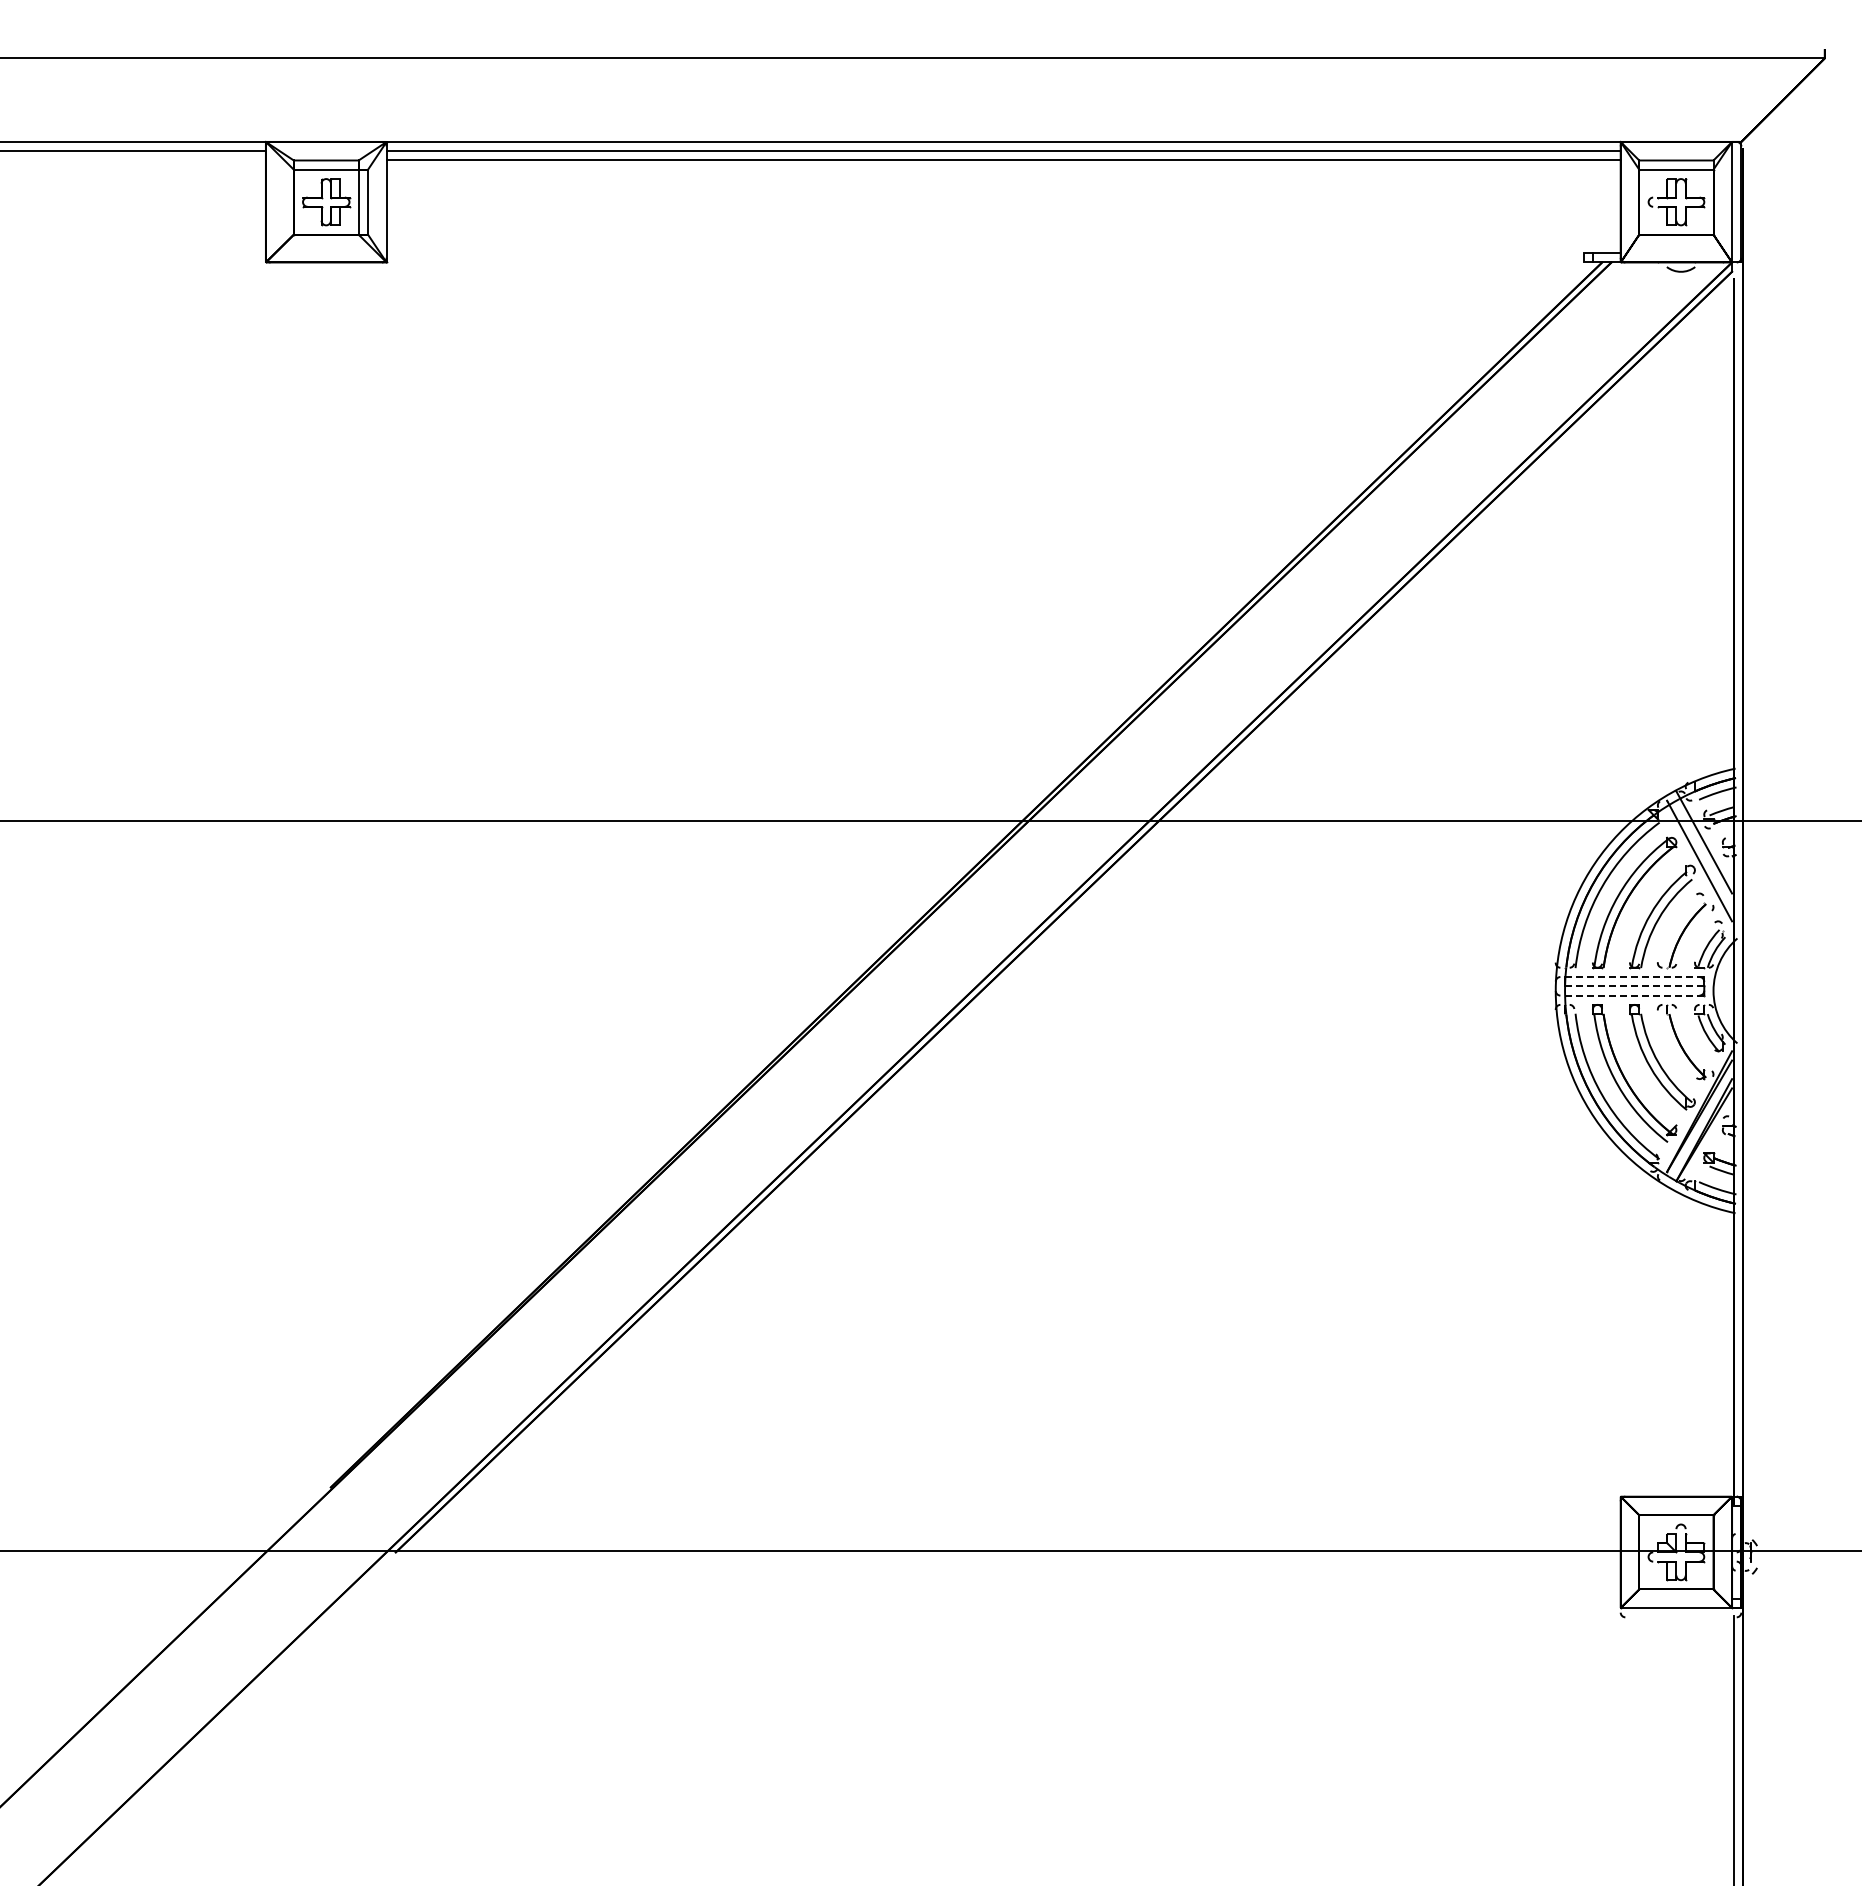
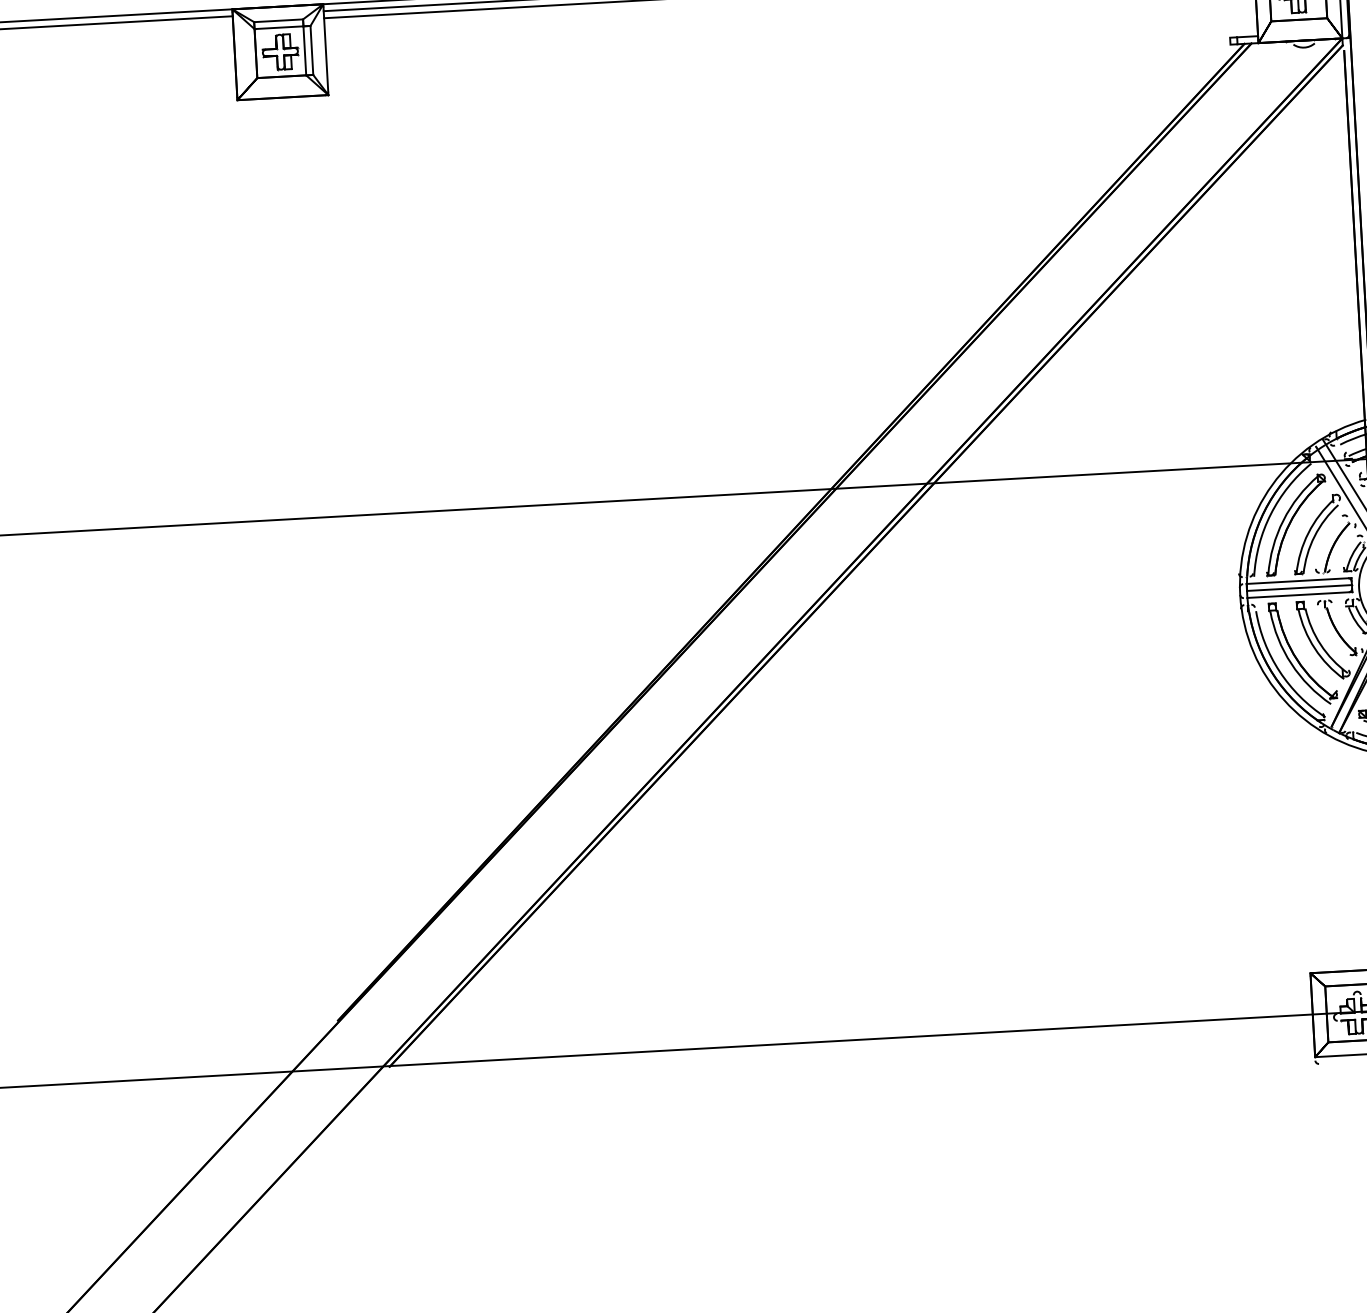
line: (1634, 977) -> (1298, 581), dashed -> solid
line: (1634, 986) -> (1299, 588), dashed -> solid
line: (1634, 995) -> (1299, 594), dashed -> solid

